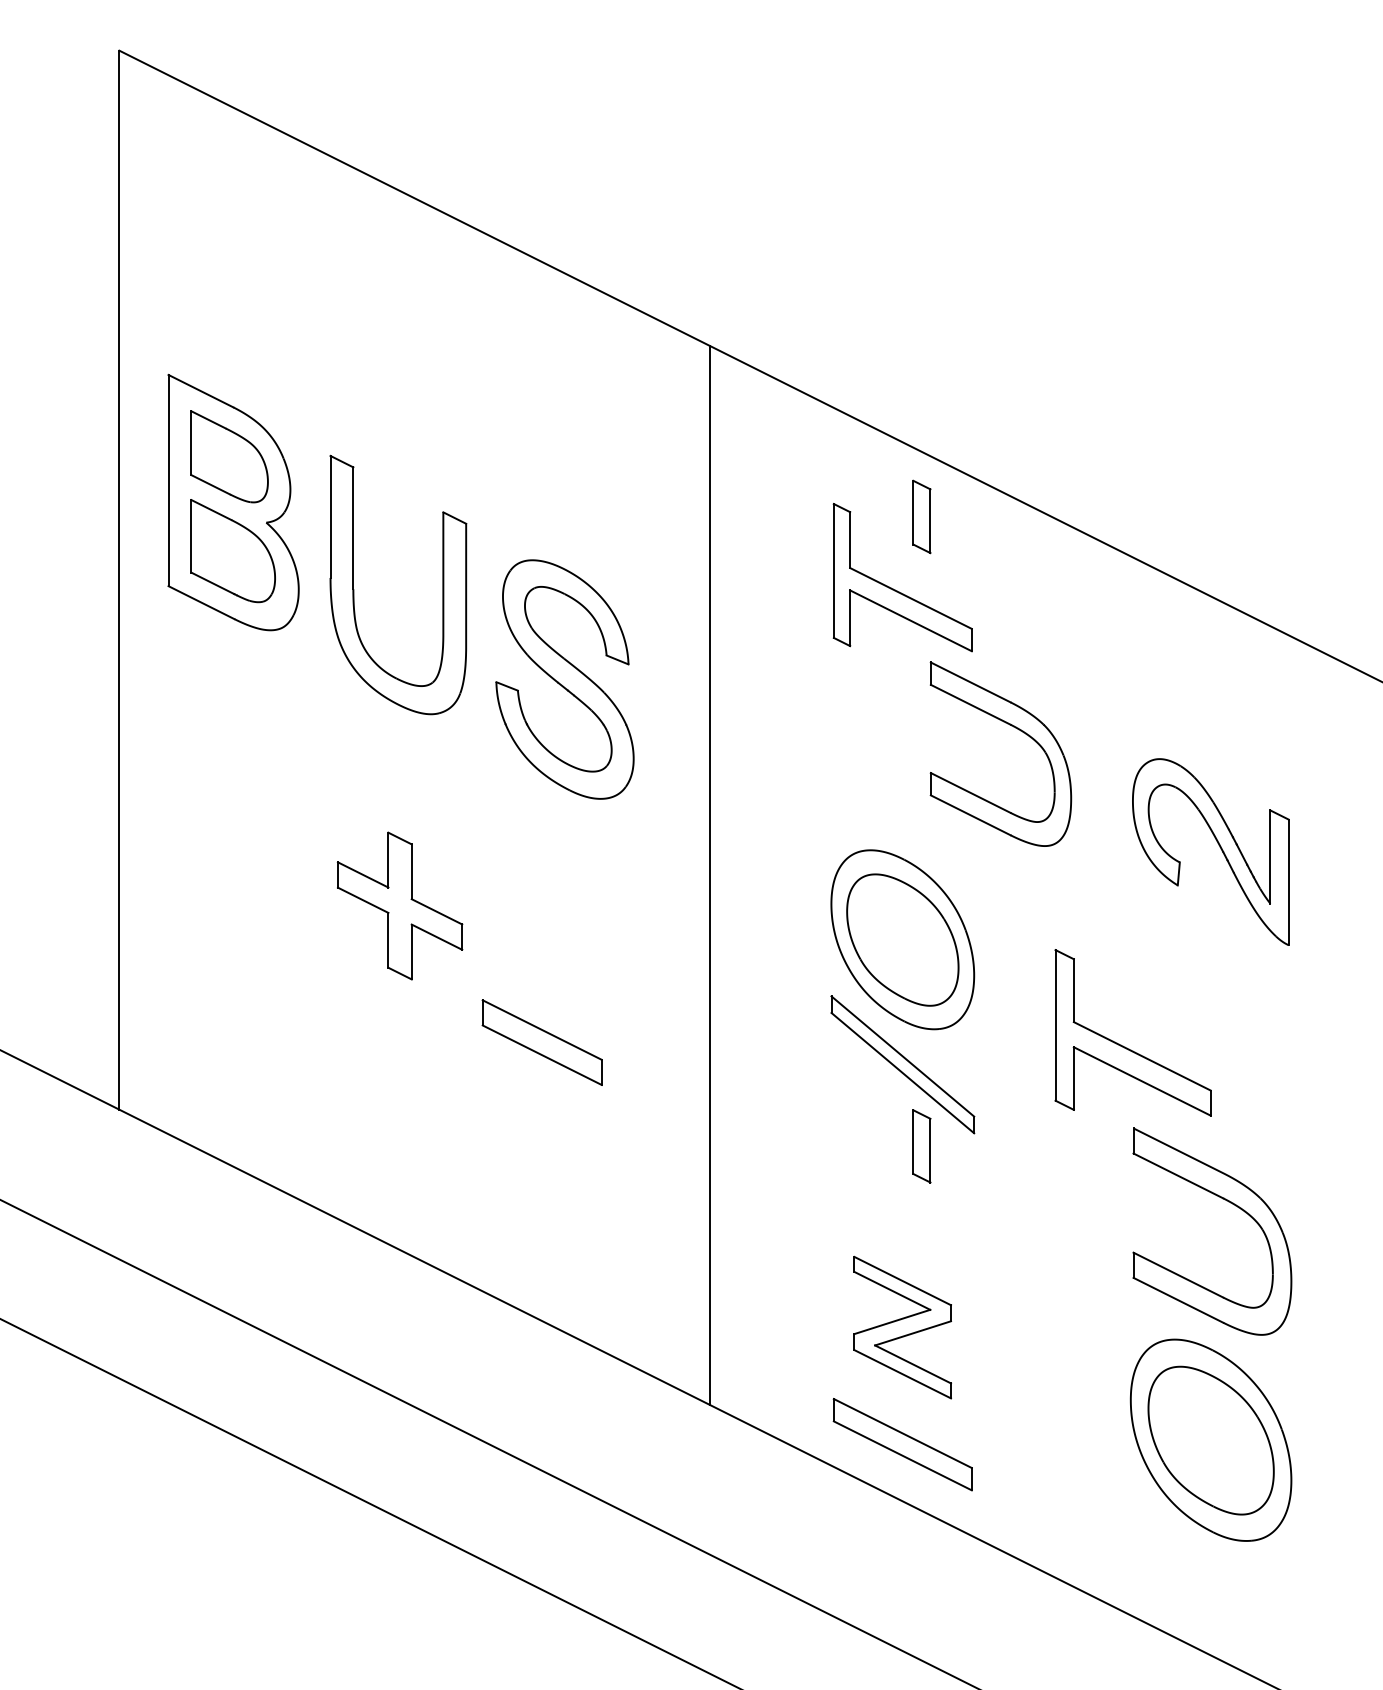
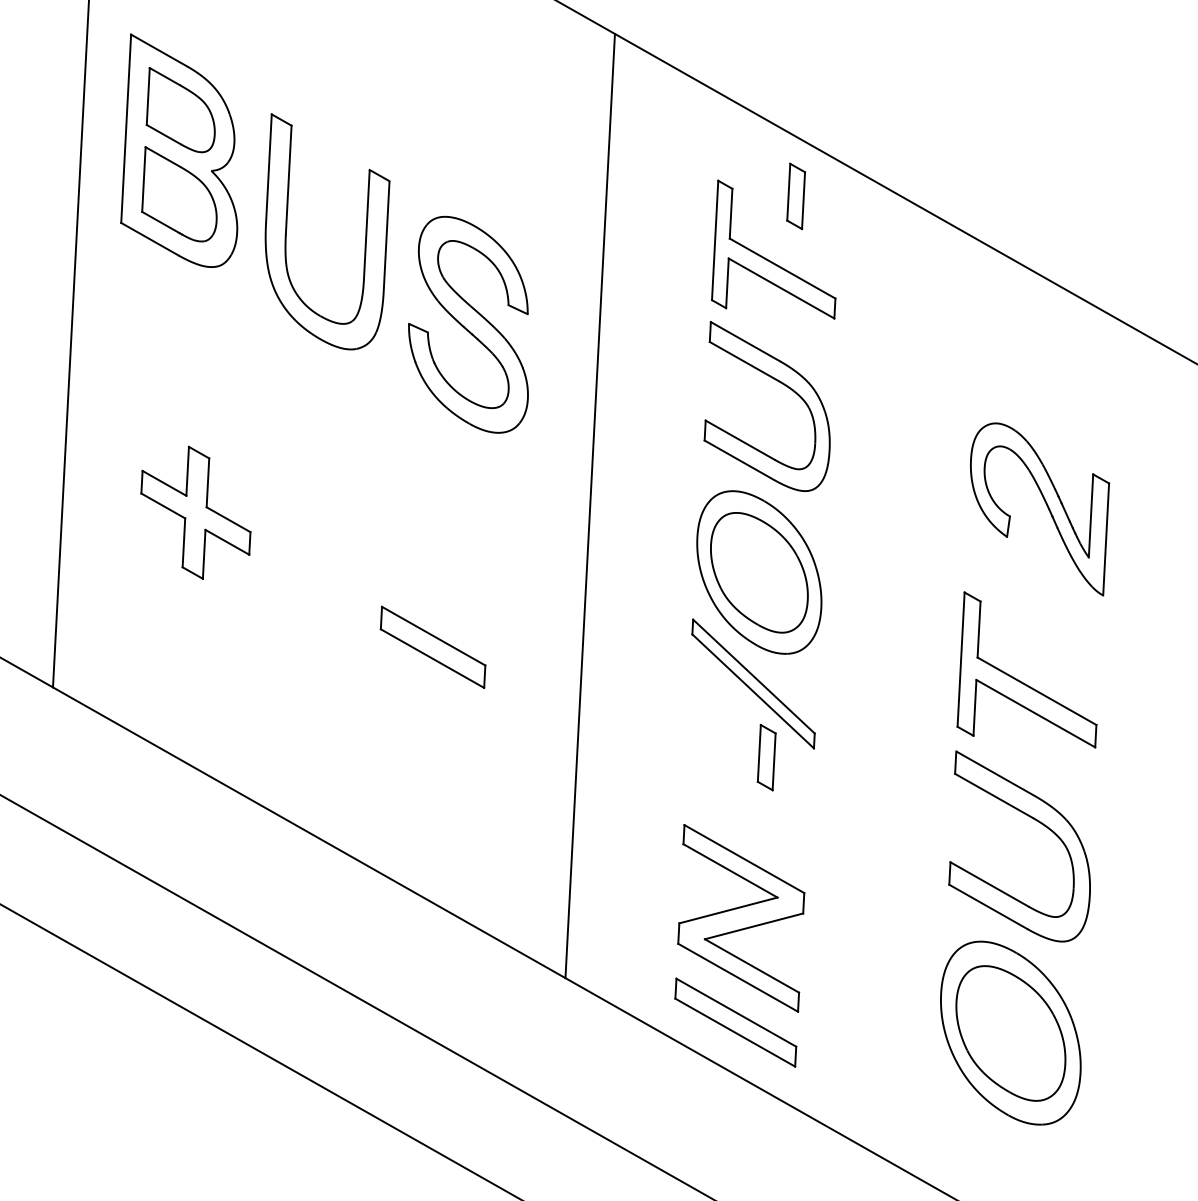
part: (1013, 727) -> (781, 383), moved
part: (399, 905) -> (195, 512), moved
part: (1125, 1046) -> (1022, 681), moved
part: (902, 1327) -> (740, 918), size x1.43

